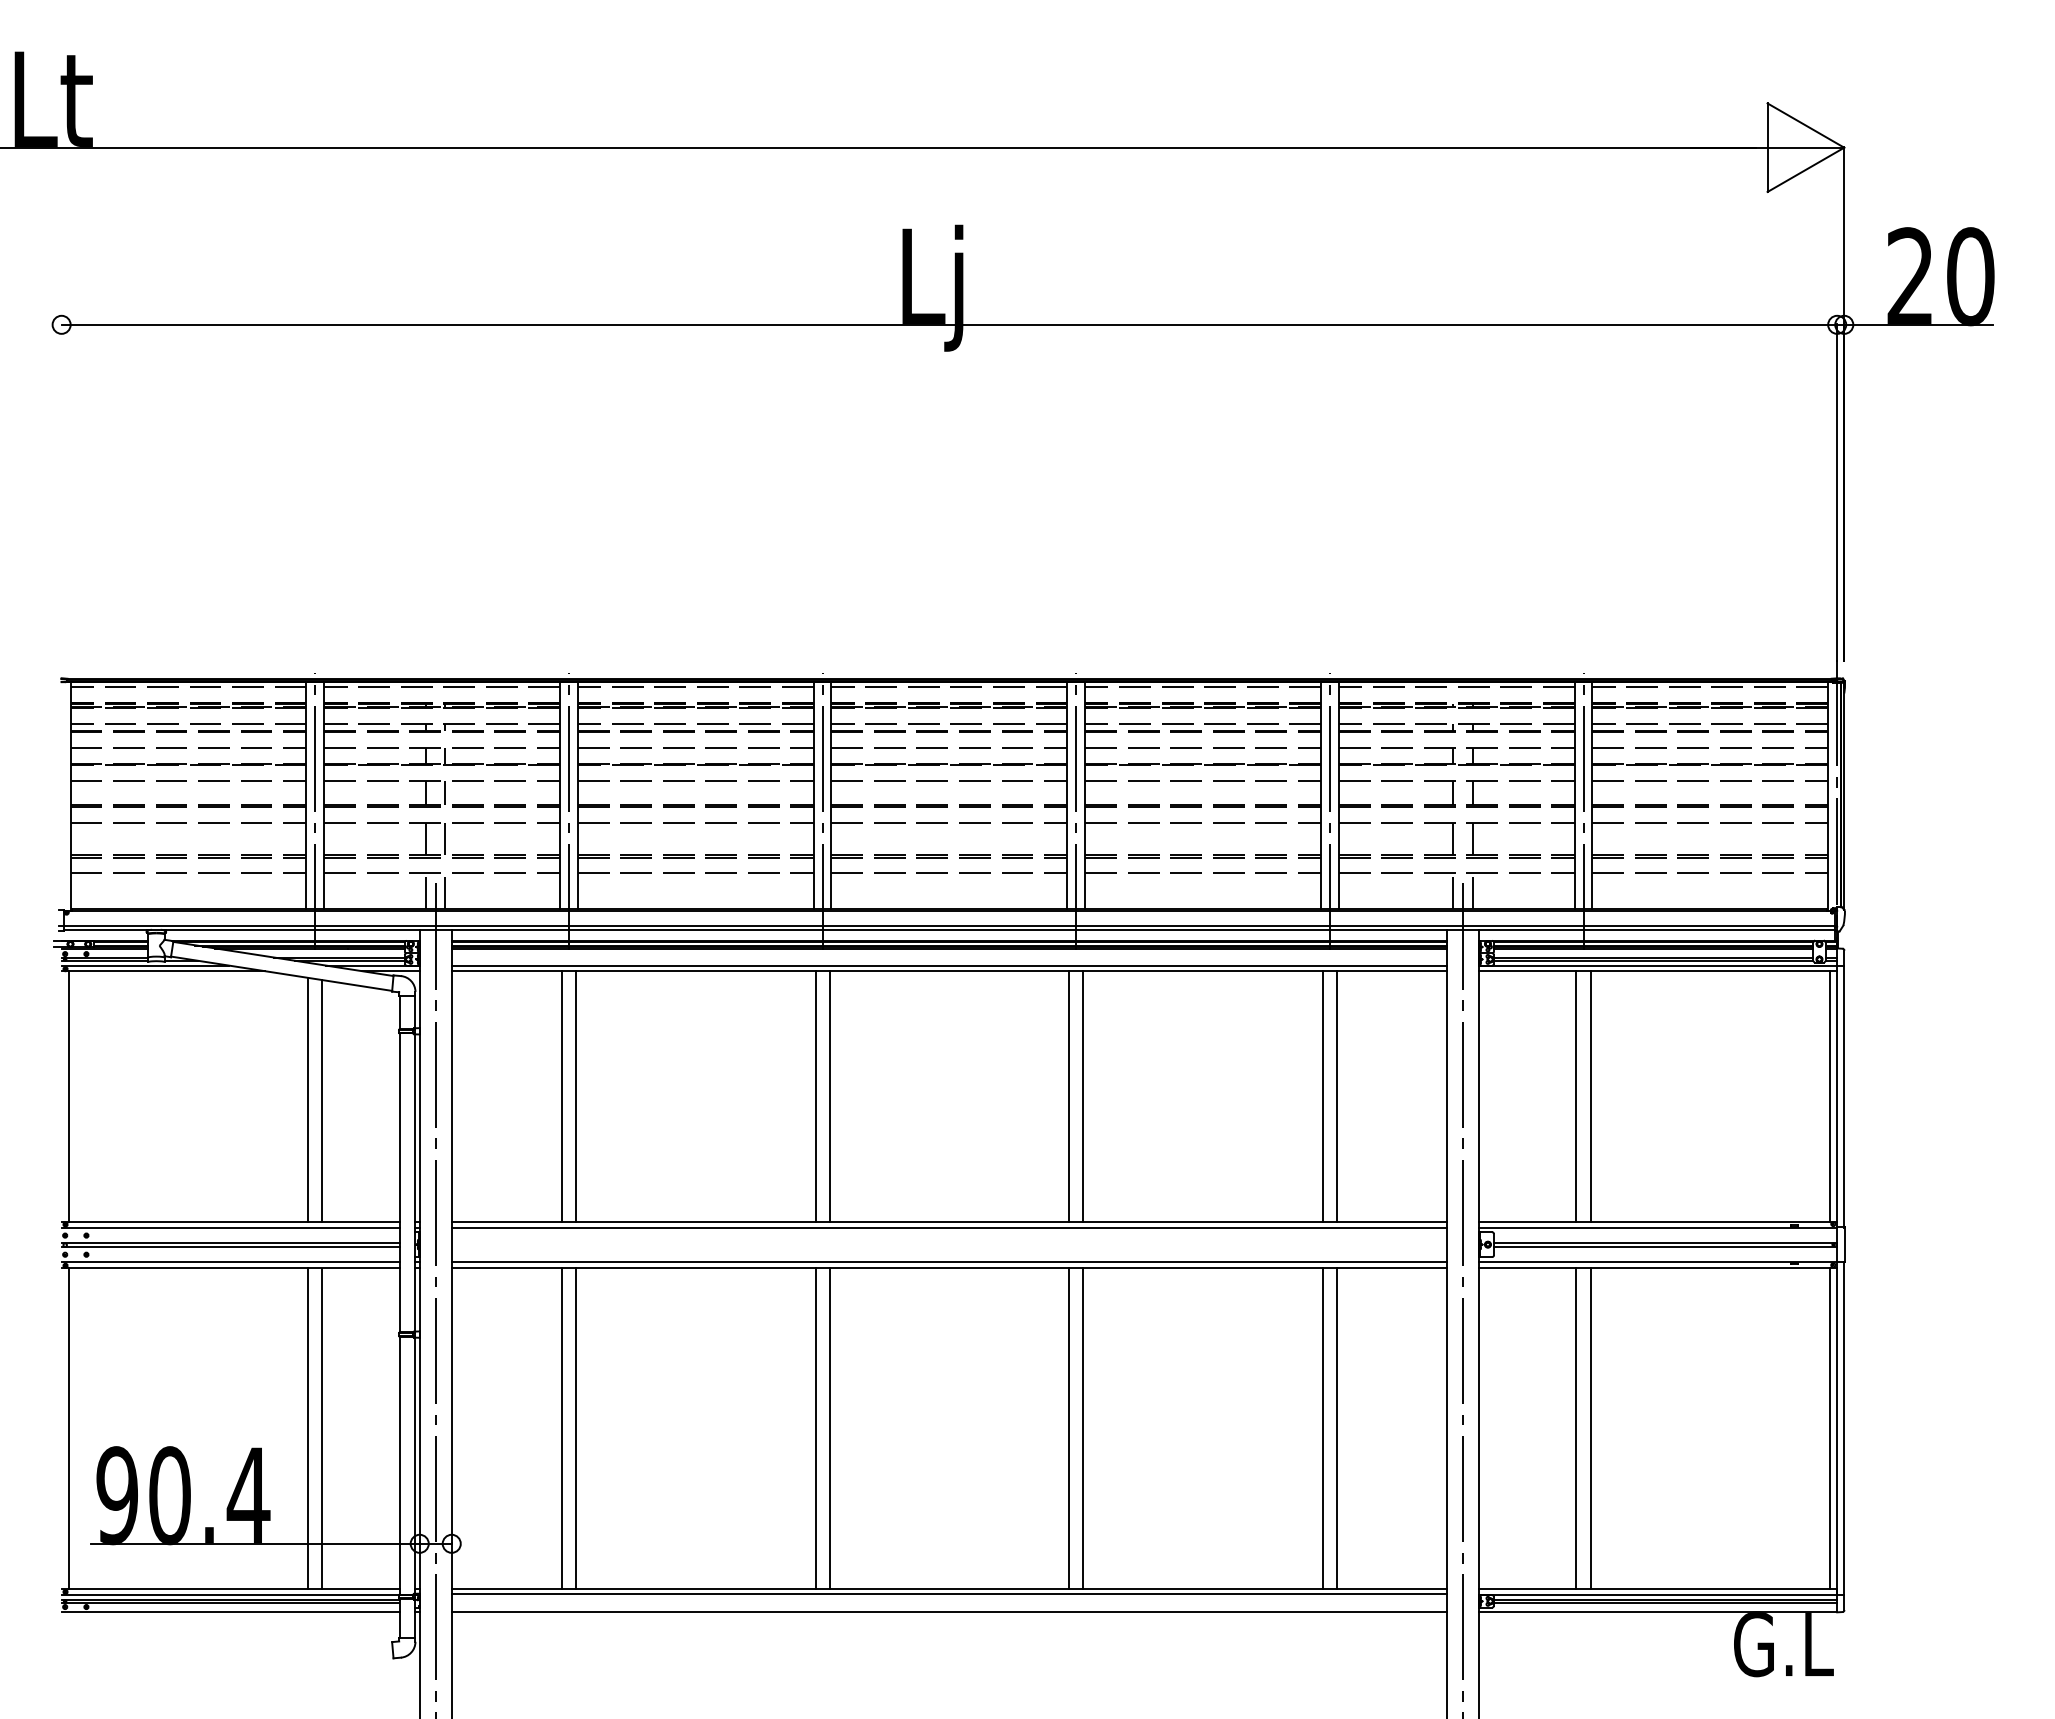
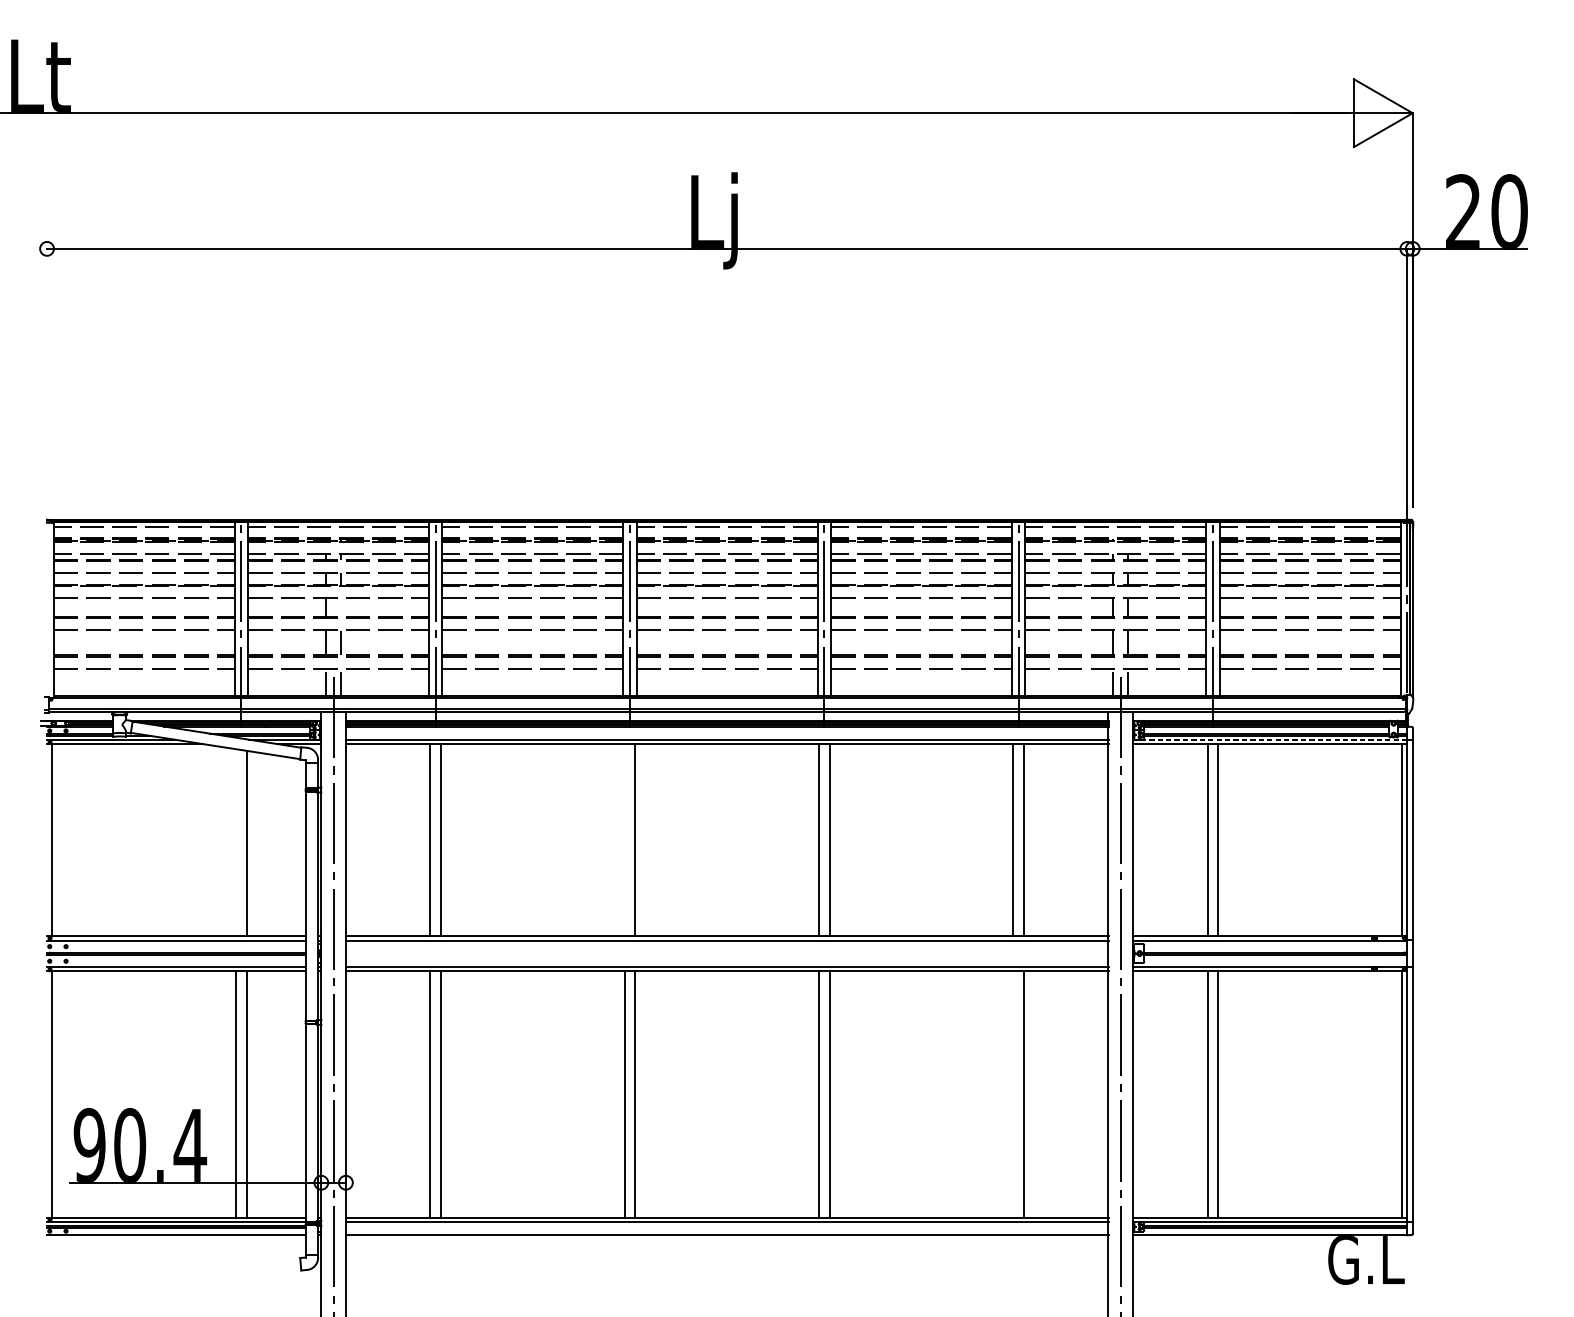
line: (445, 792) -> (341, 607), removed
line: (1657, 965) -> (1269, 739), solid -> dashed
line: (815, 1096) -> (624, 840), removed
line: (308, 1099) -> (236, 842), removed
line: (1322, 1428) -> (1012, 1094), removed

